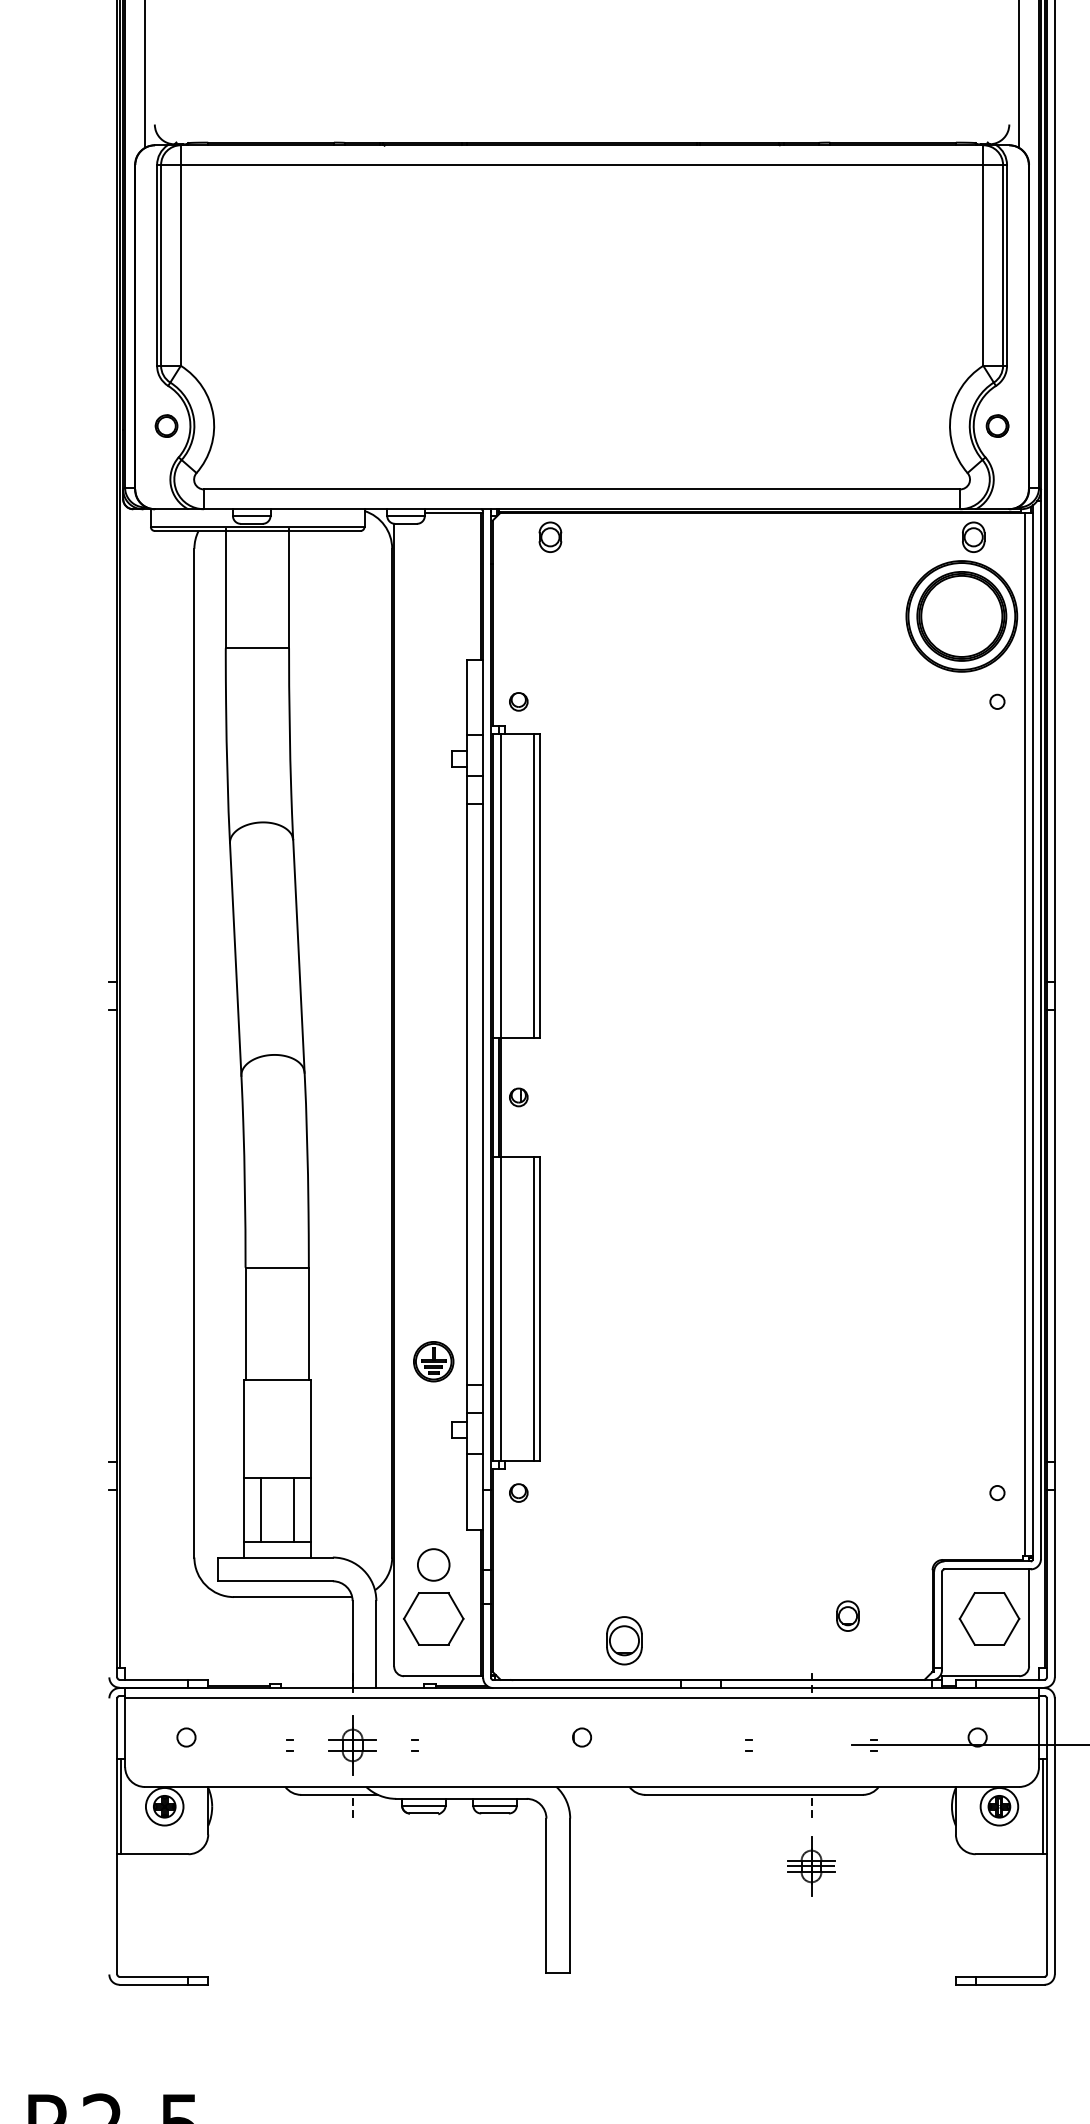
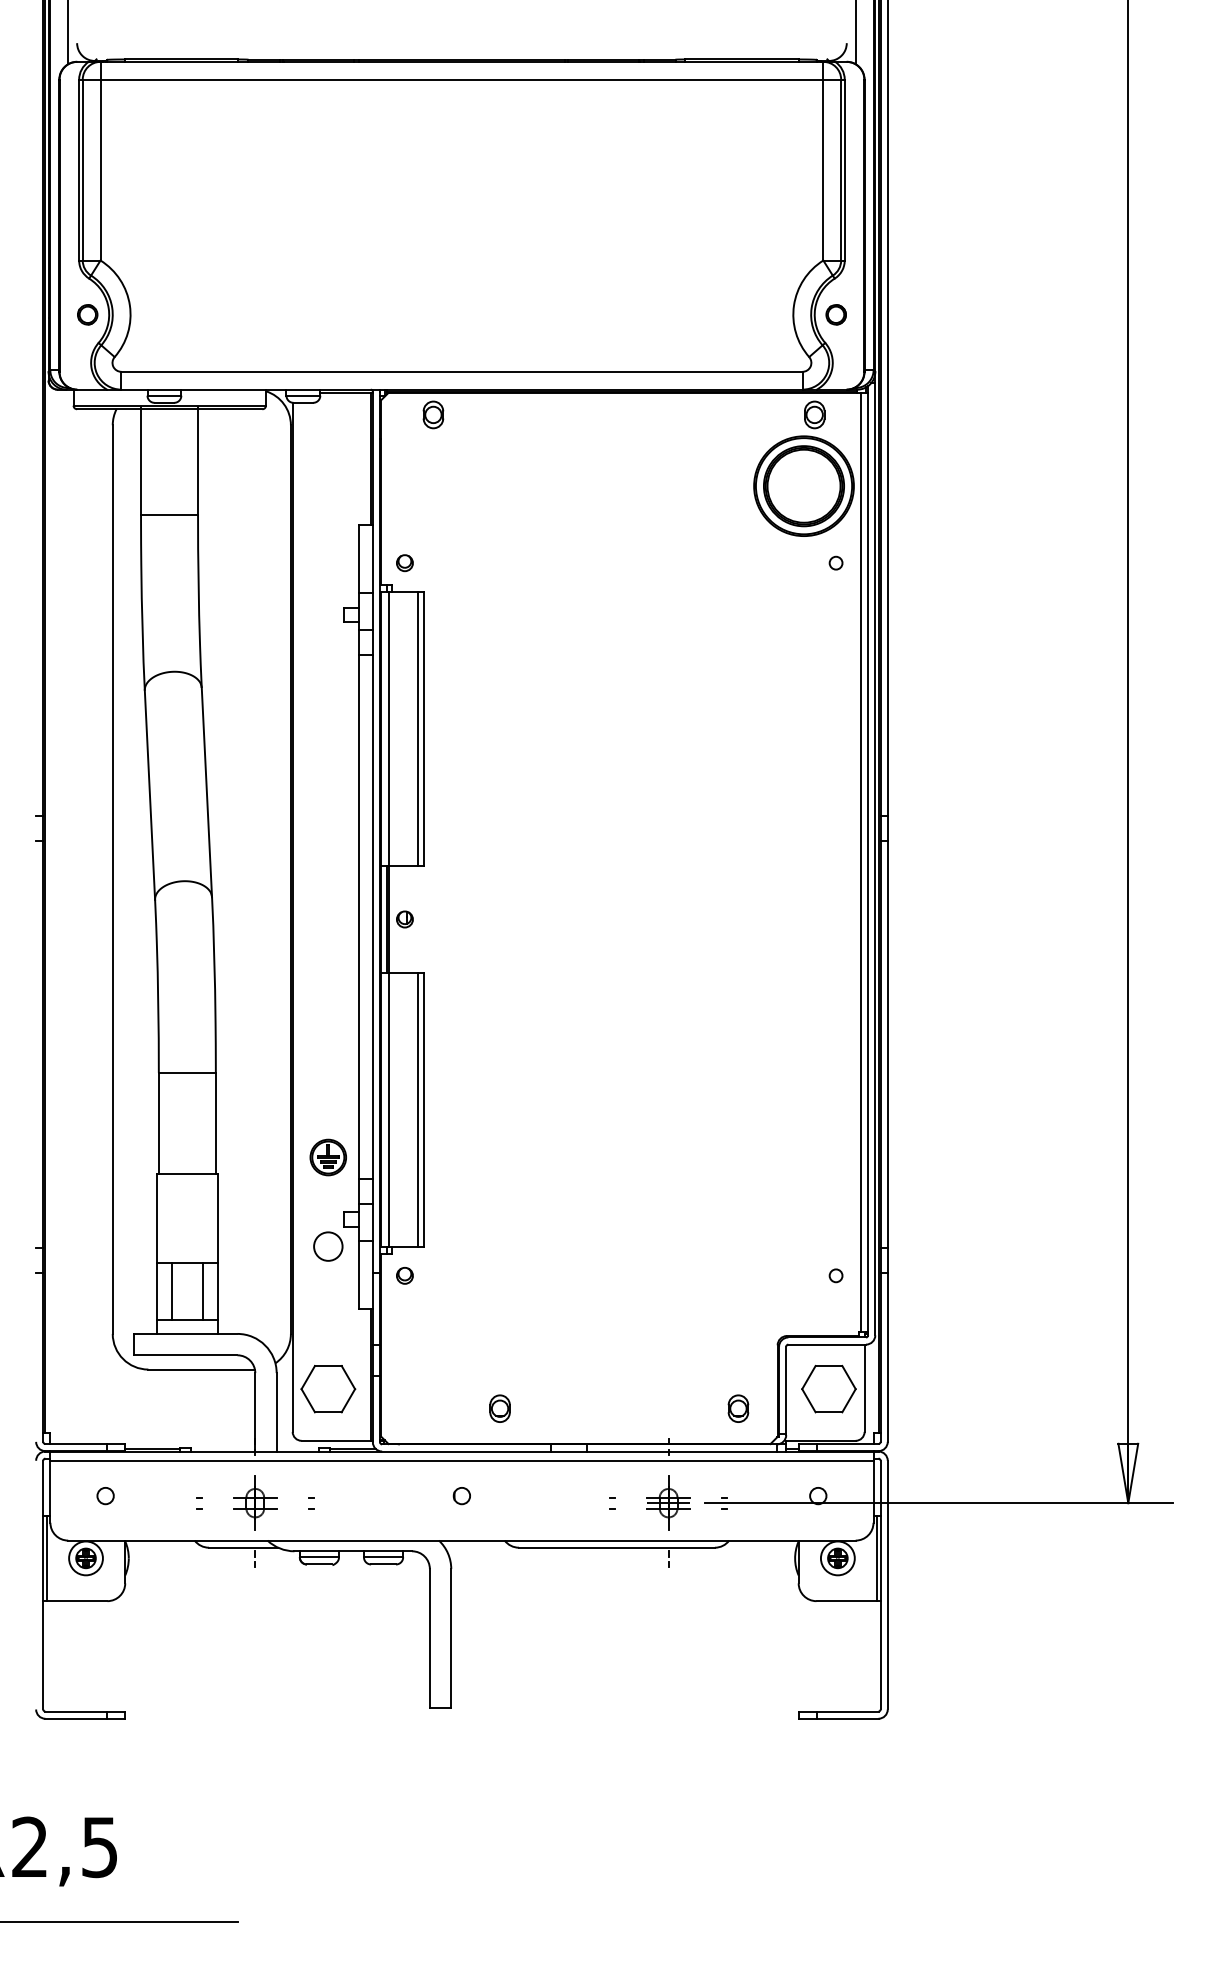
circle: (433, 1564) -> (328, 1246), moved
part: (848, 1615) -> (738, 1408), moved
part: (623, 1640) -> (499, 1408), size x0.62
part: (811, 1865) -> (668, 1502), moved

